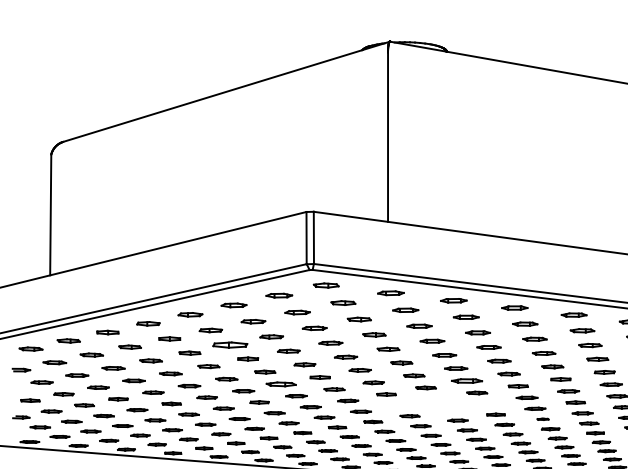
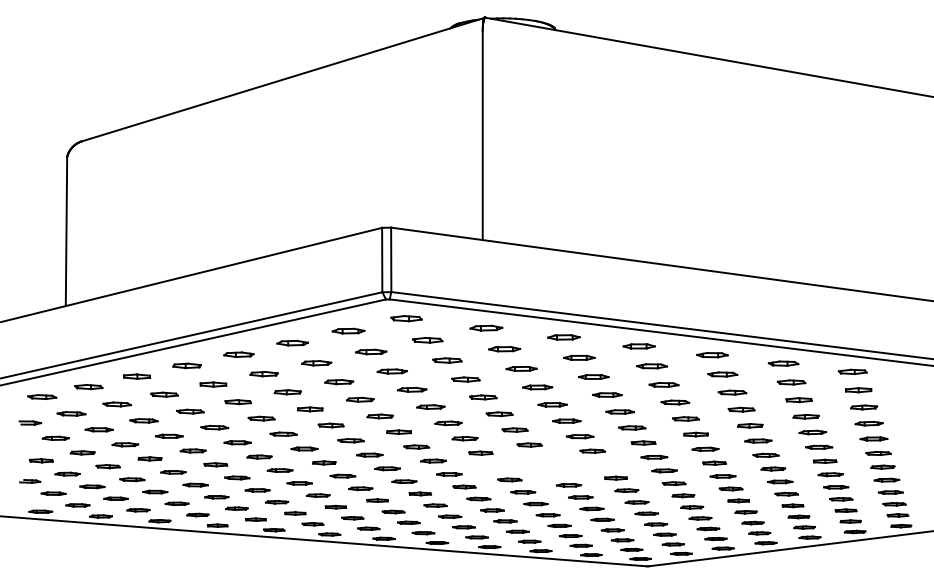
part: (229, 345) -> (287, 392), size x0.62
part: (466, 381) -> (579, 436), size x0.71
part: (280, 384) -> (350, 440), size x0.71
part: (542, 419) -> (673, 483), size x1.67

